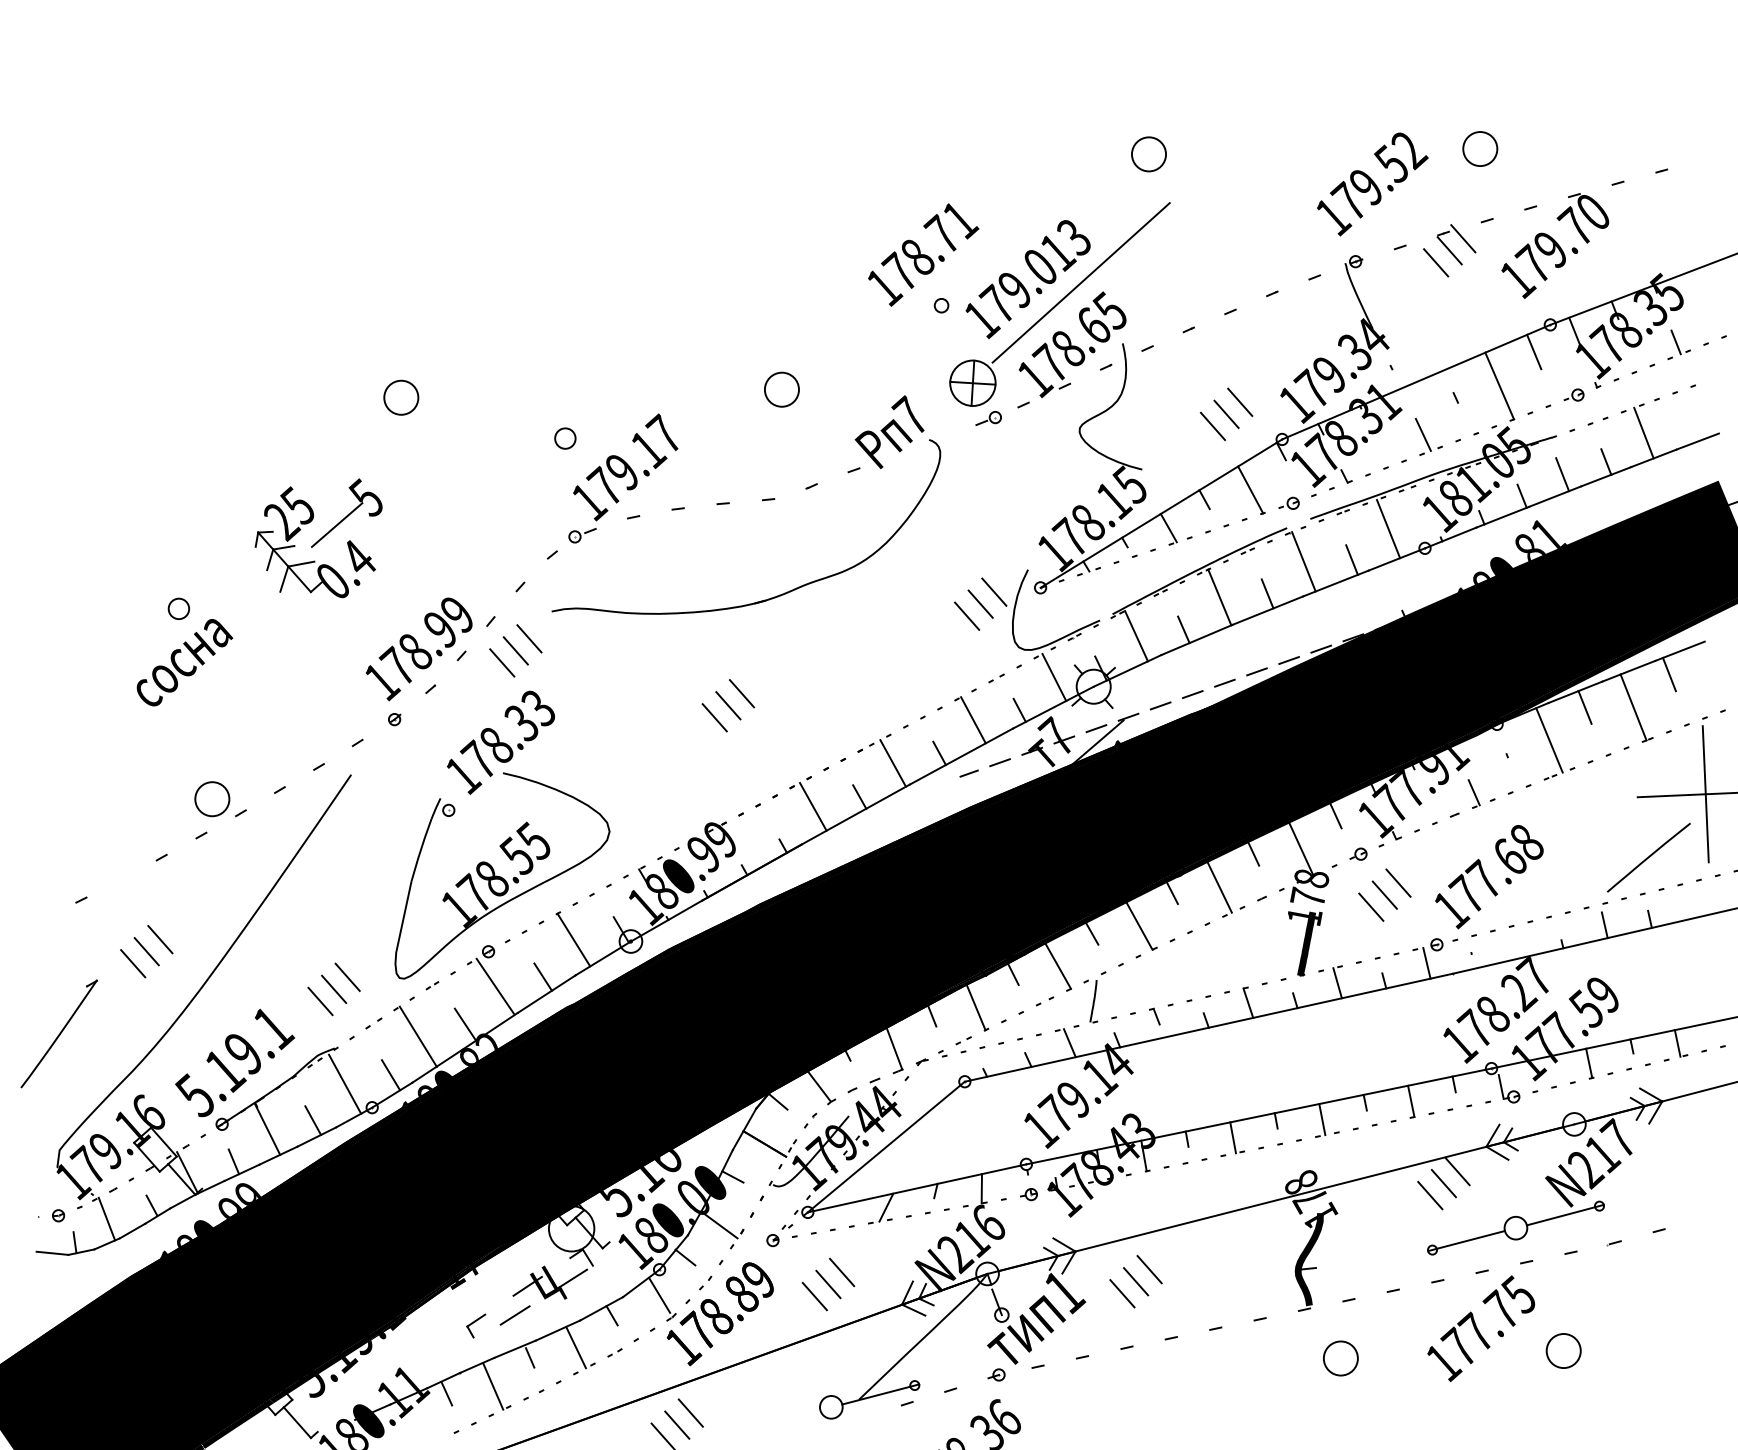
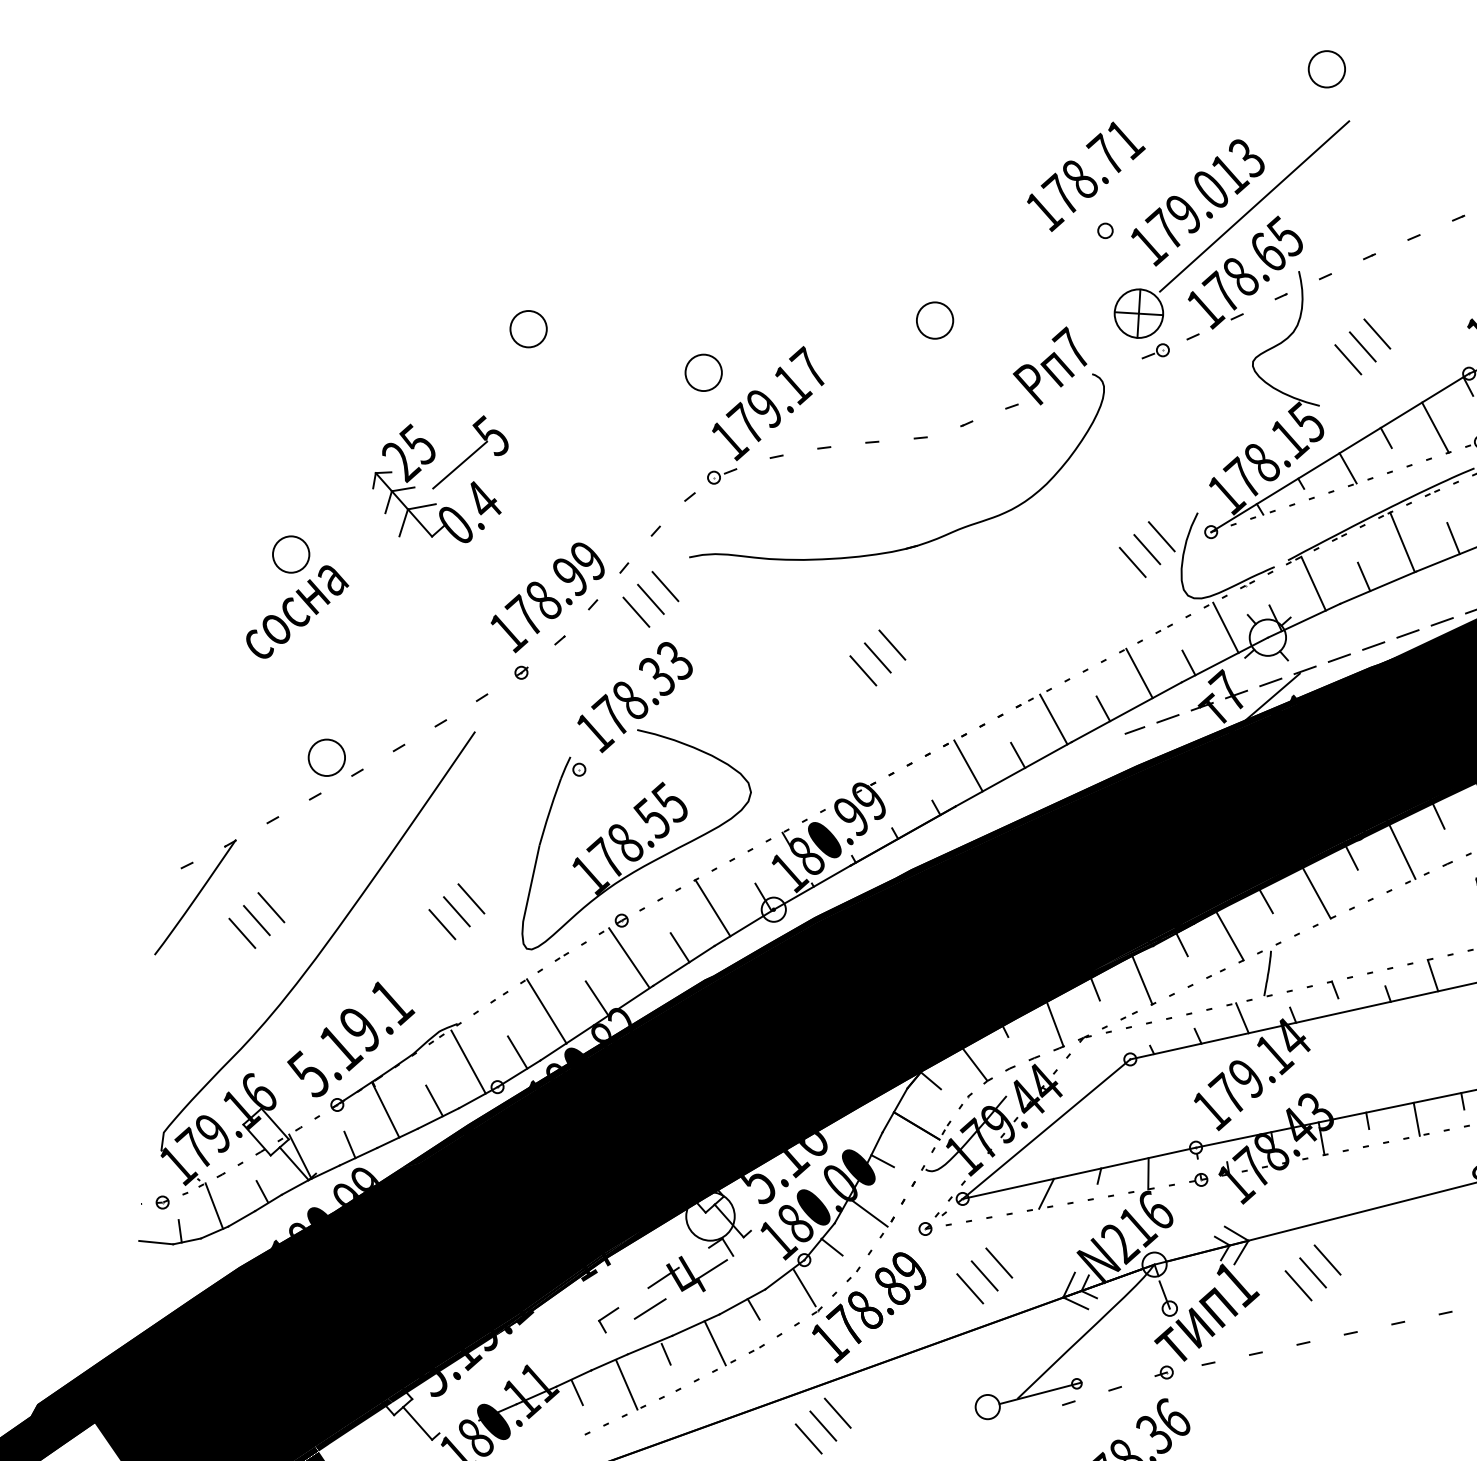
part: (1226, 413) -> (1362, 345), moved
part: (565, 438) -> (703, 372), size x1.67
part: (178, 608) -> (290, 554), size x1.67
part: (333, 989) -> (456, 911), moved
part: (58, 1033) -> (194, 896), moved

